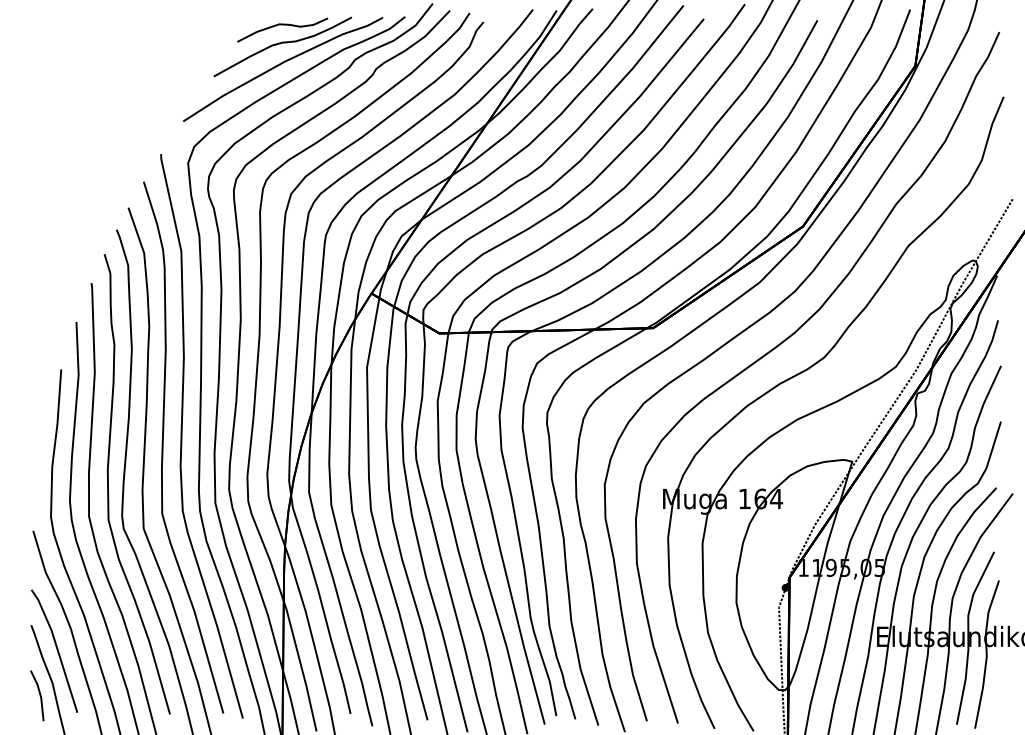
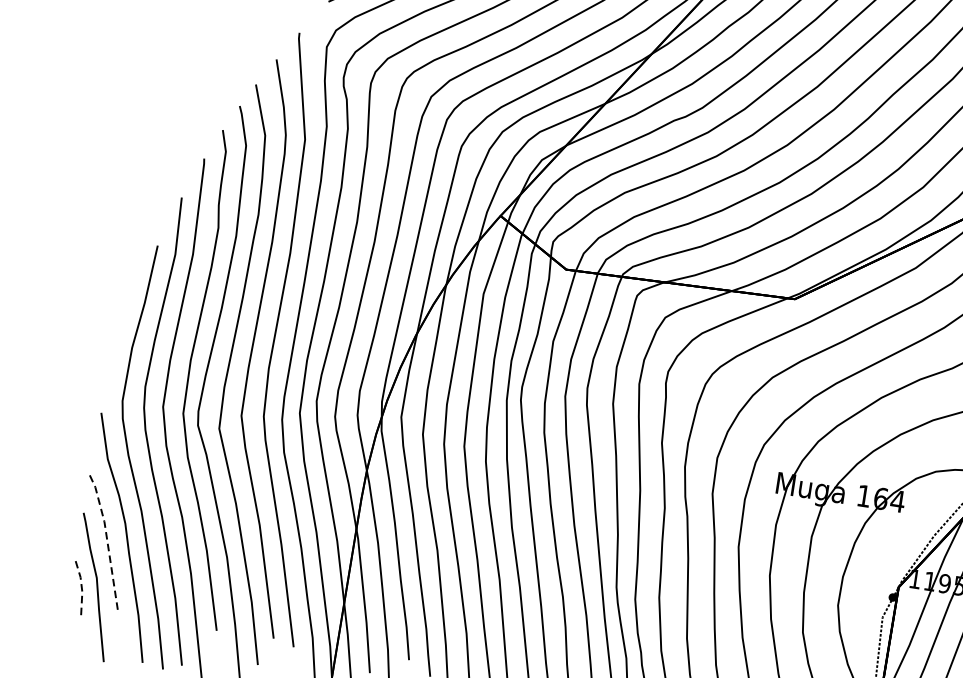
line: (57, 648) -> (107, 542), solid -> dashed
line: (40, 695) -> (81, 589), solid -> dashed

